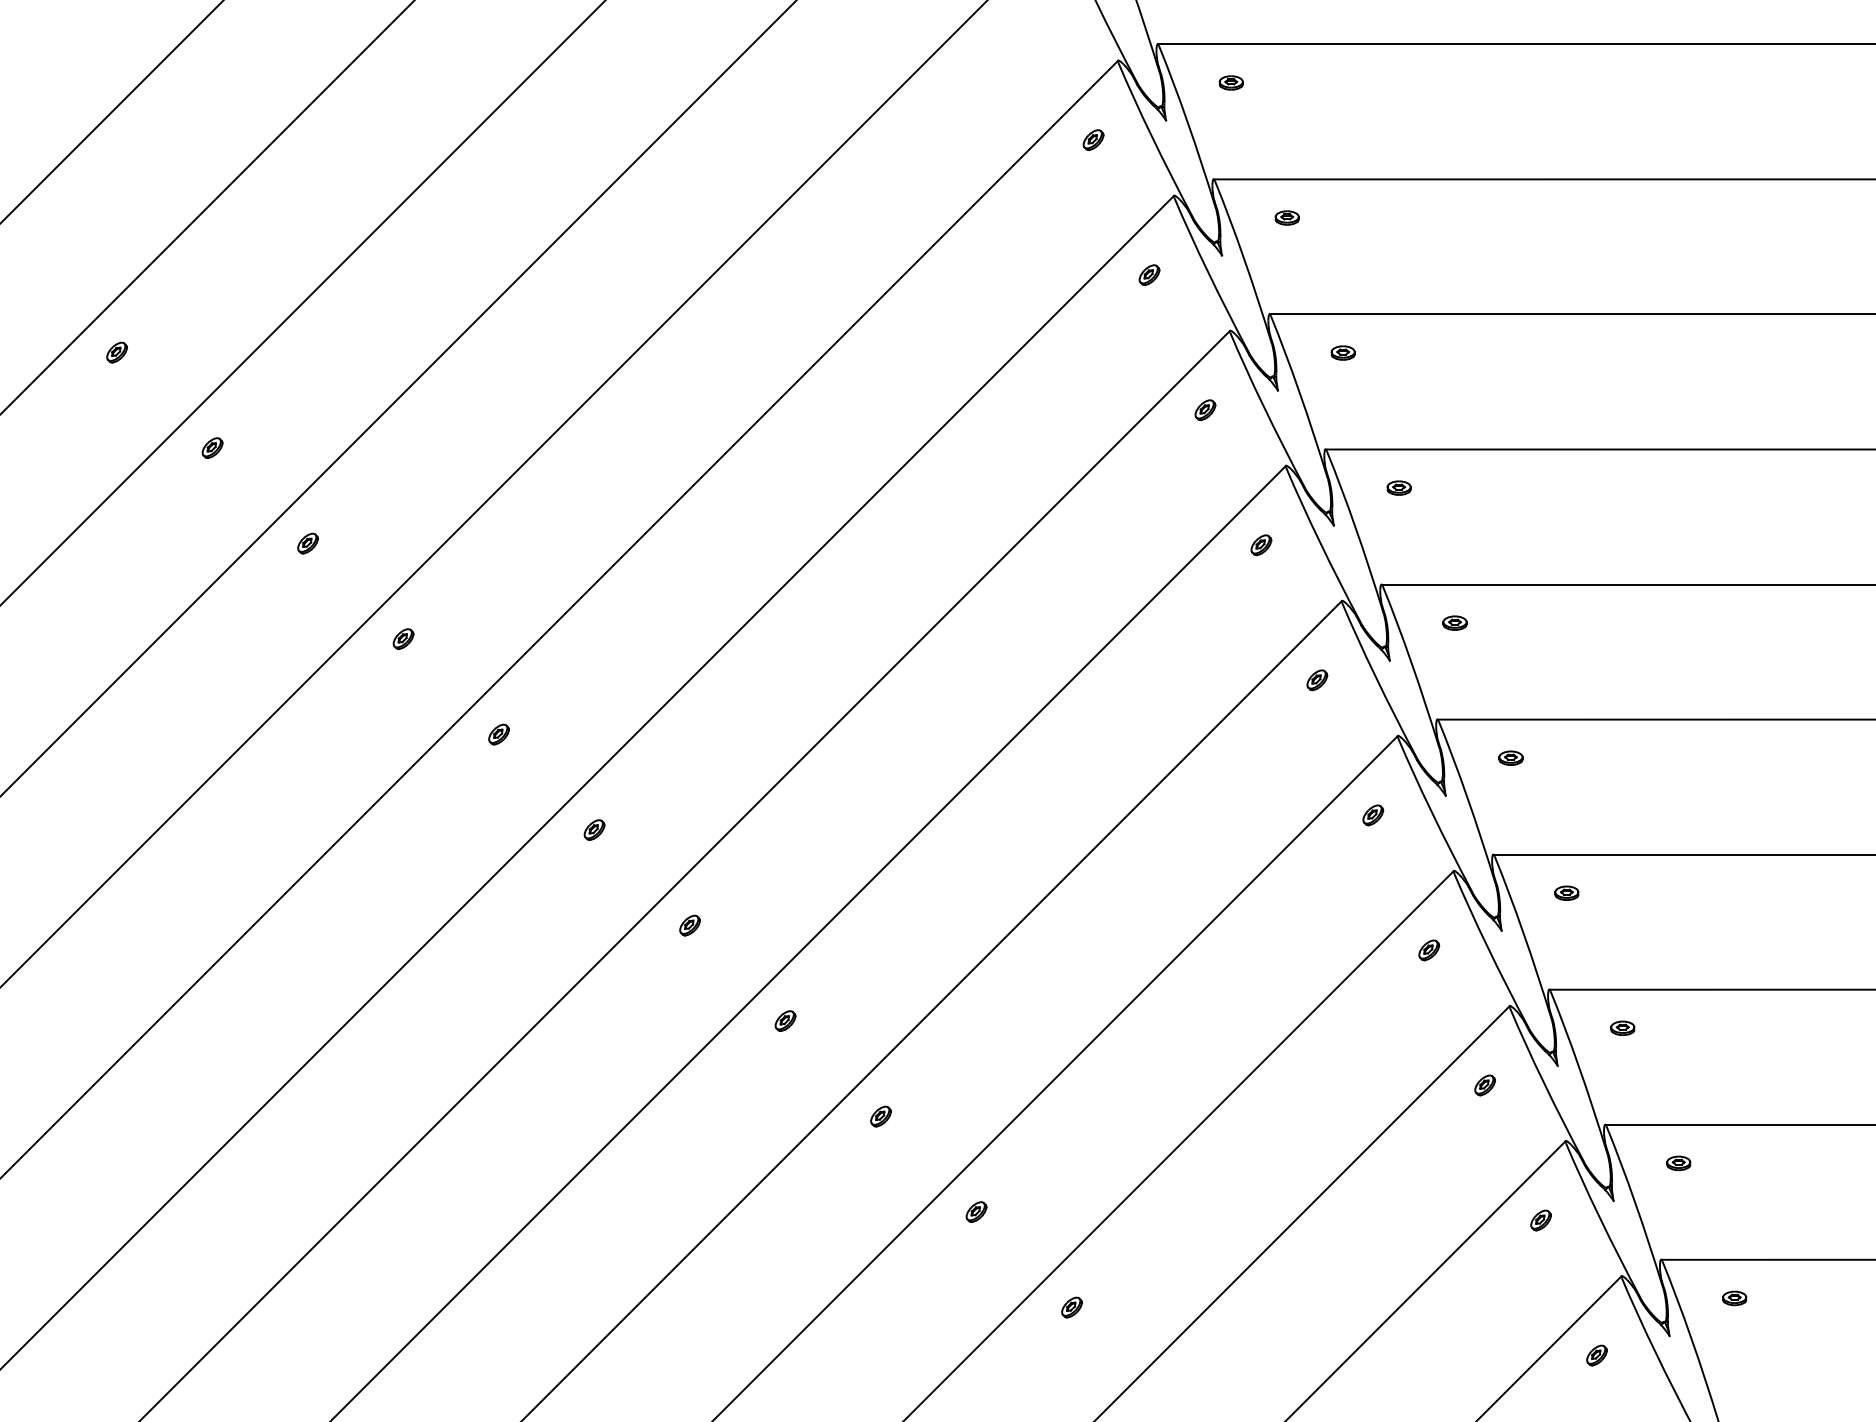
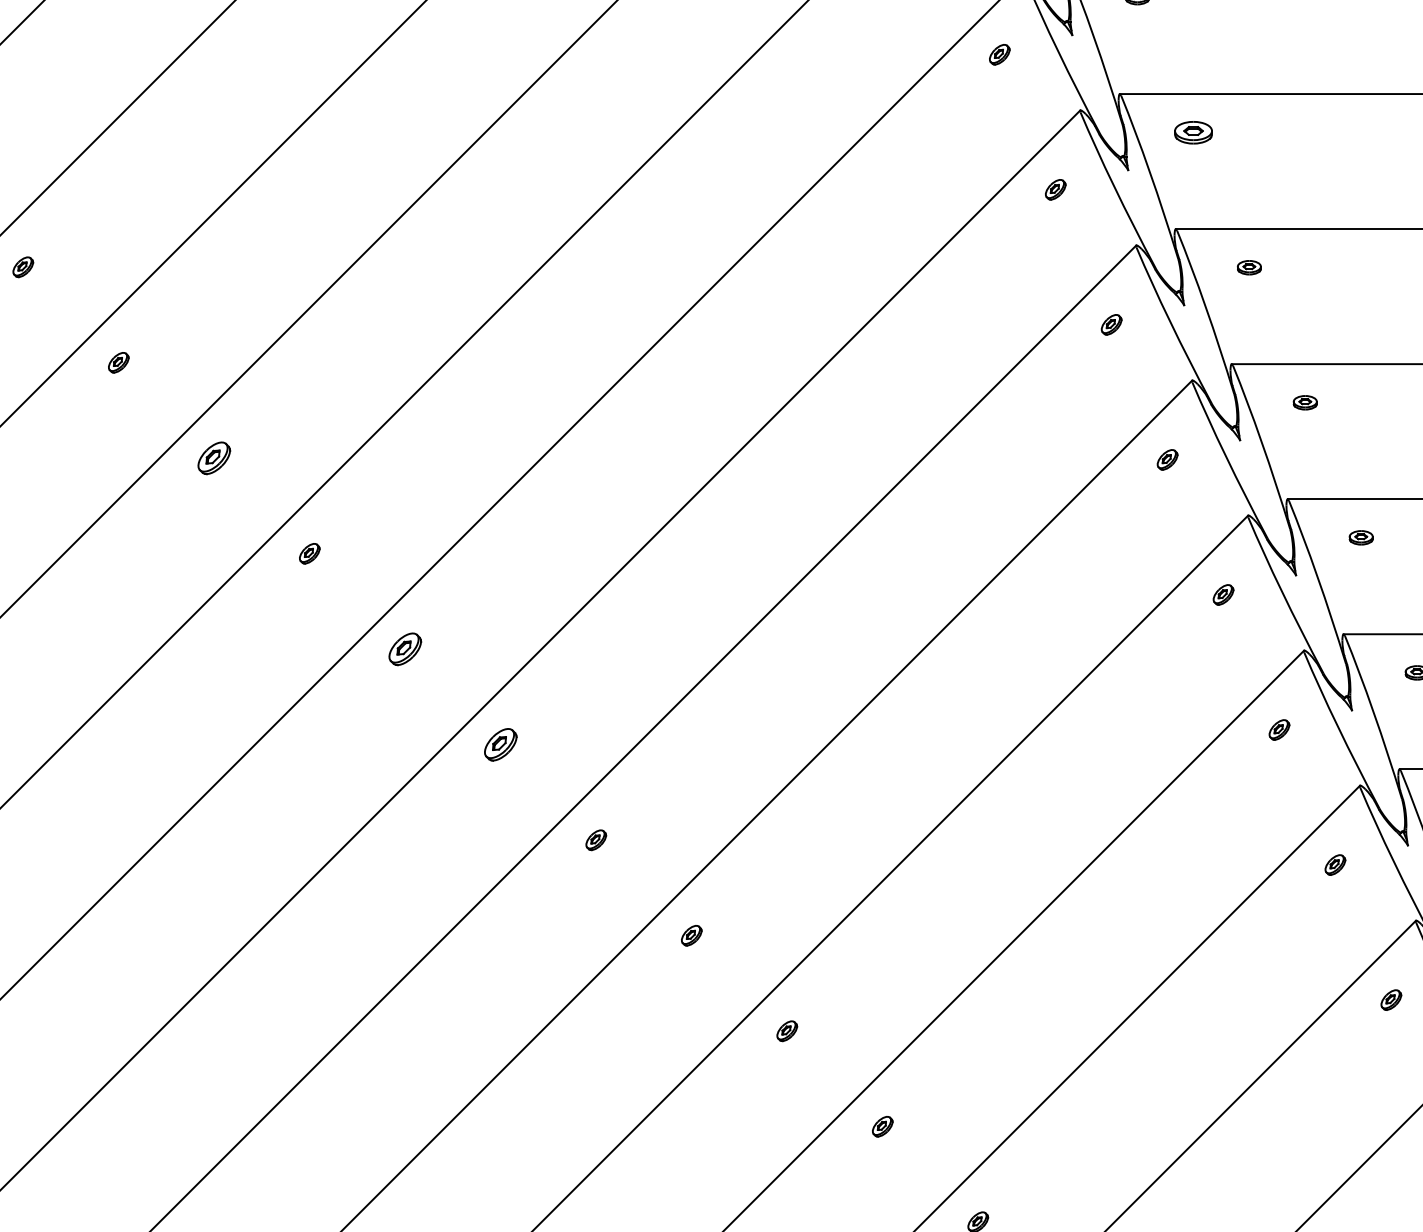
part: (1286, 217) -> (1192, 132), size x1.6
part: (307, 543) -> (213, 458), size x1.6
part: (498, 734) -> (404, 649), size x1.6
part: (594, 829) -> (500, 744), size x1.6

